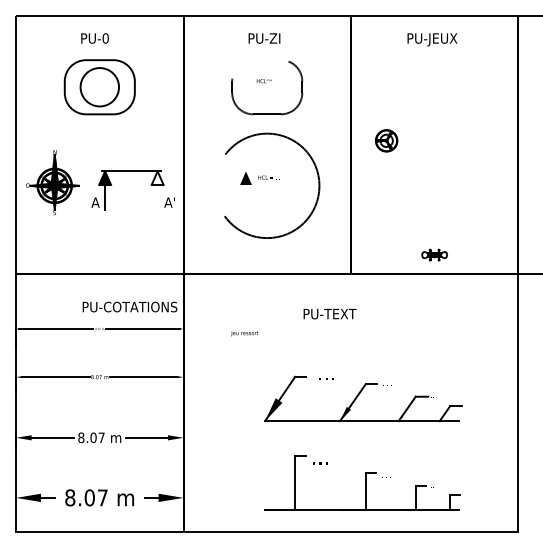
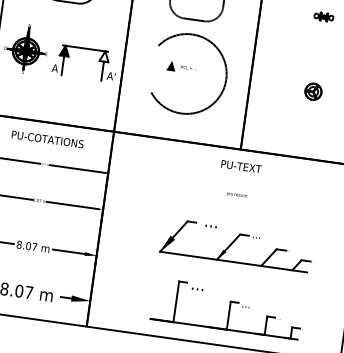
part: (386, 140) -> (313, 91), moved
line: (157, 197) -> (102, 71), added
part: (434, 254) -> (323, 16), moved
text: (129, 306) -> (47, 138), moved
text: (329, 314) -> (241, 166), moved
text: (244, 333) -> (237, 194), moved

